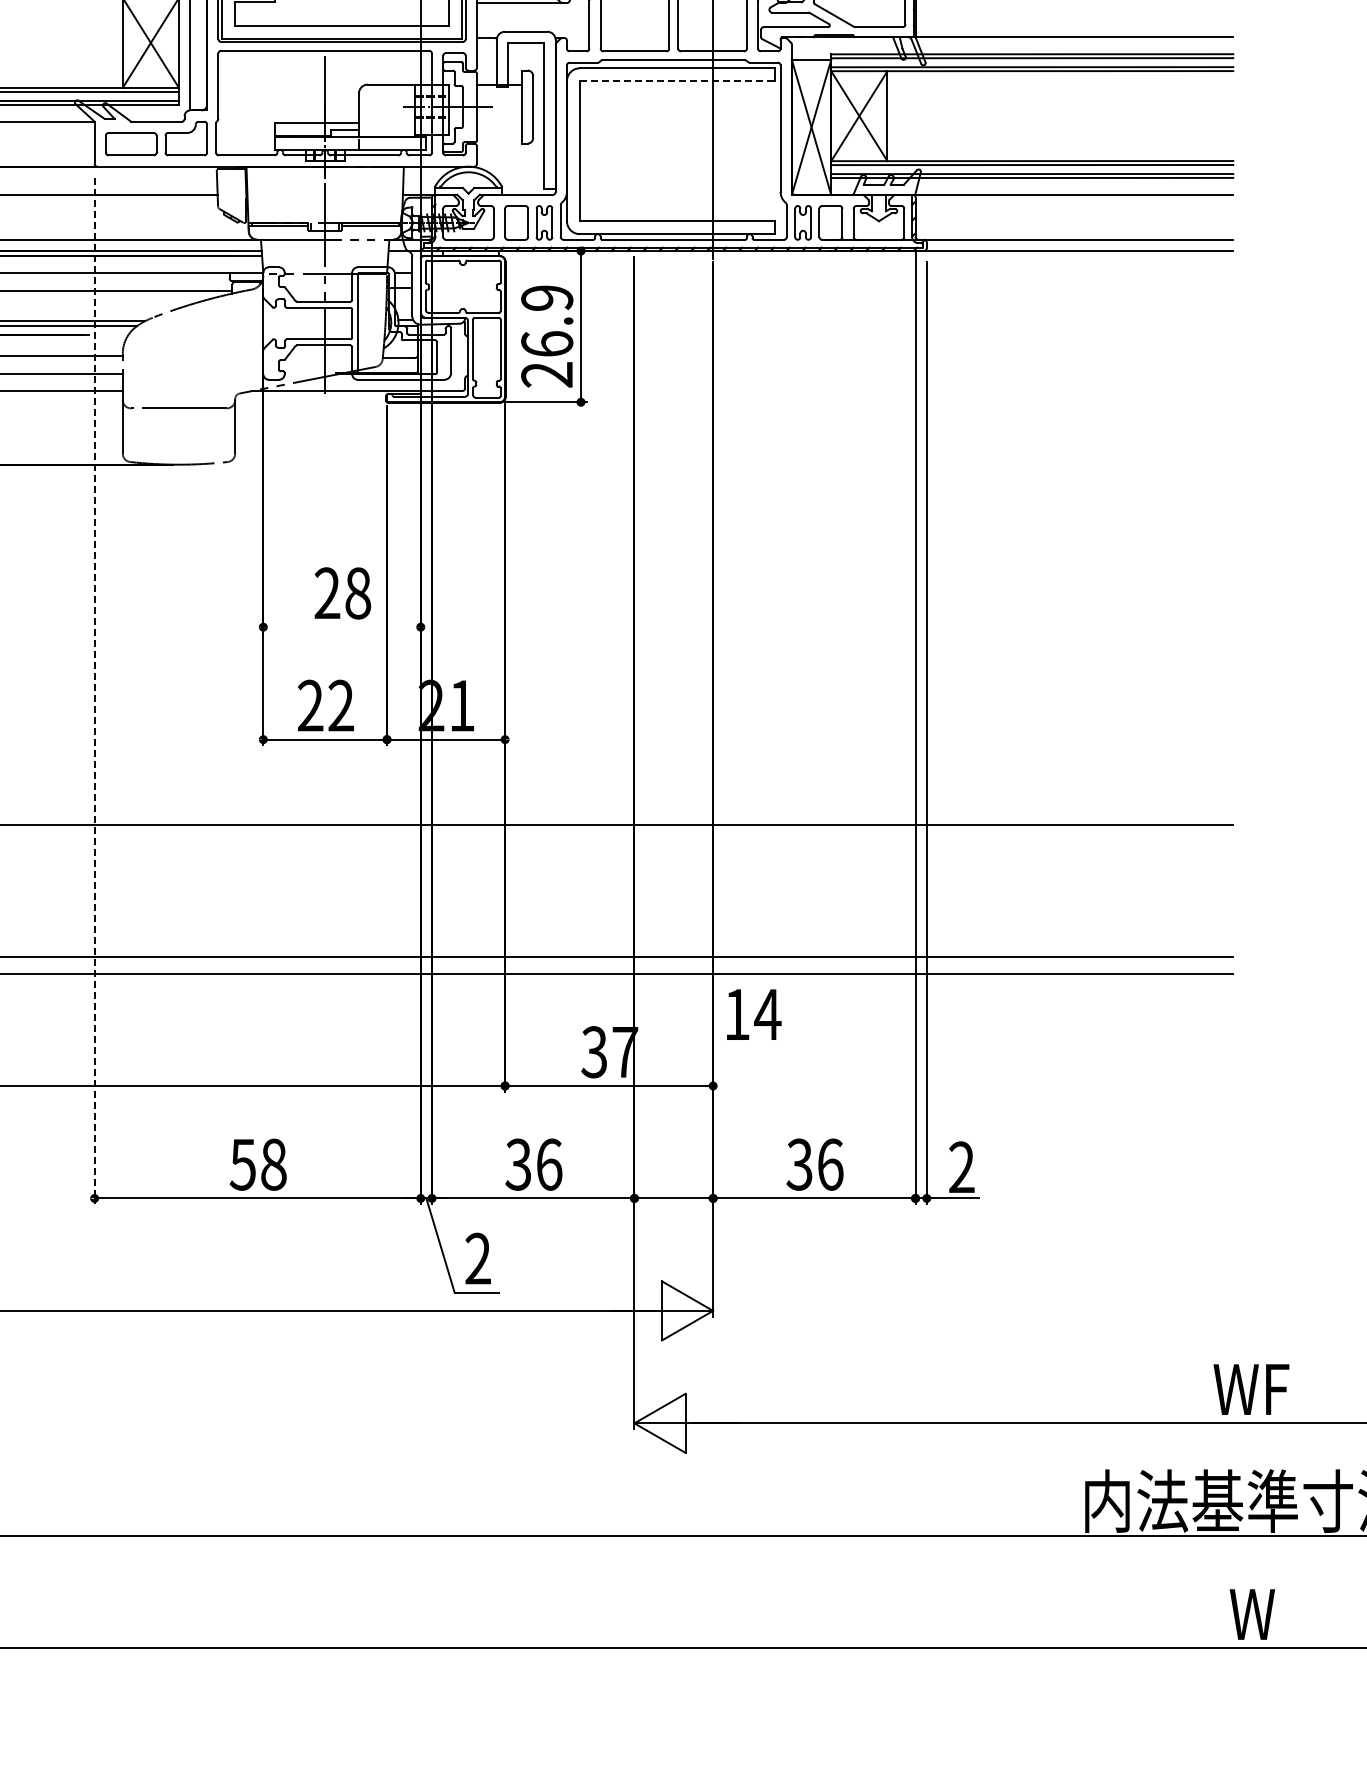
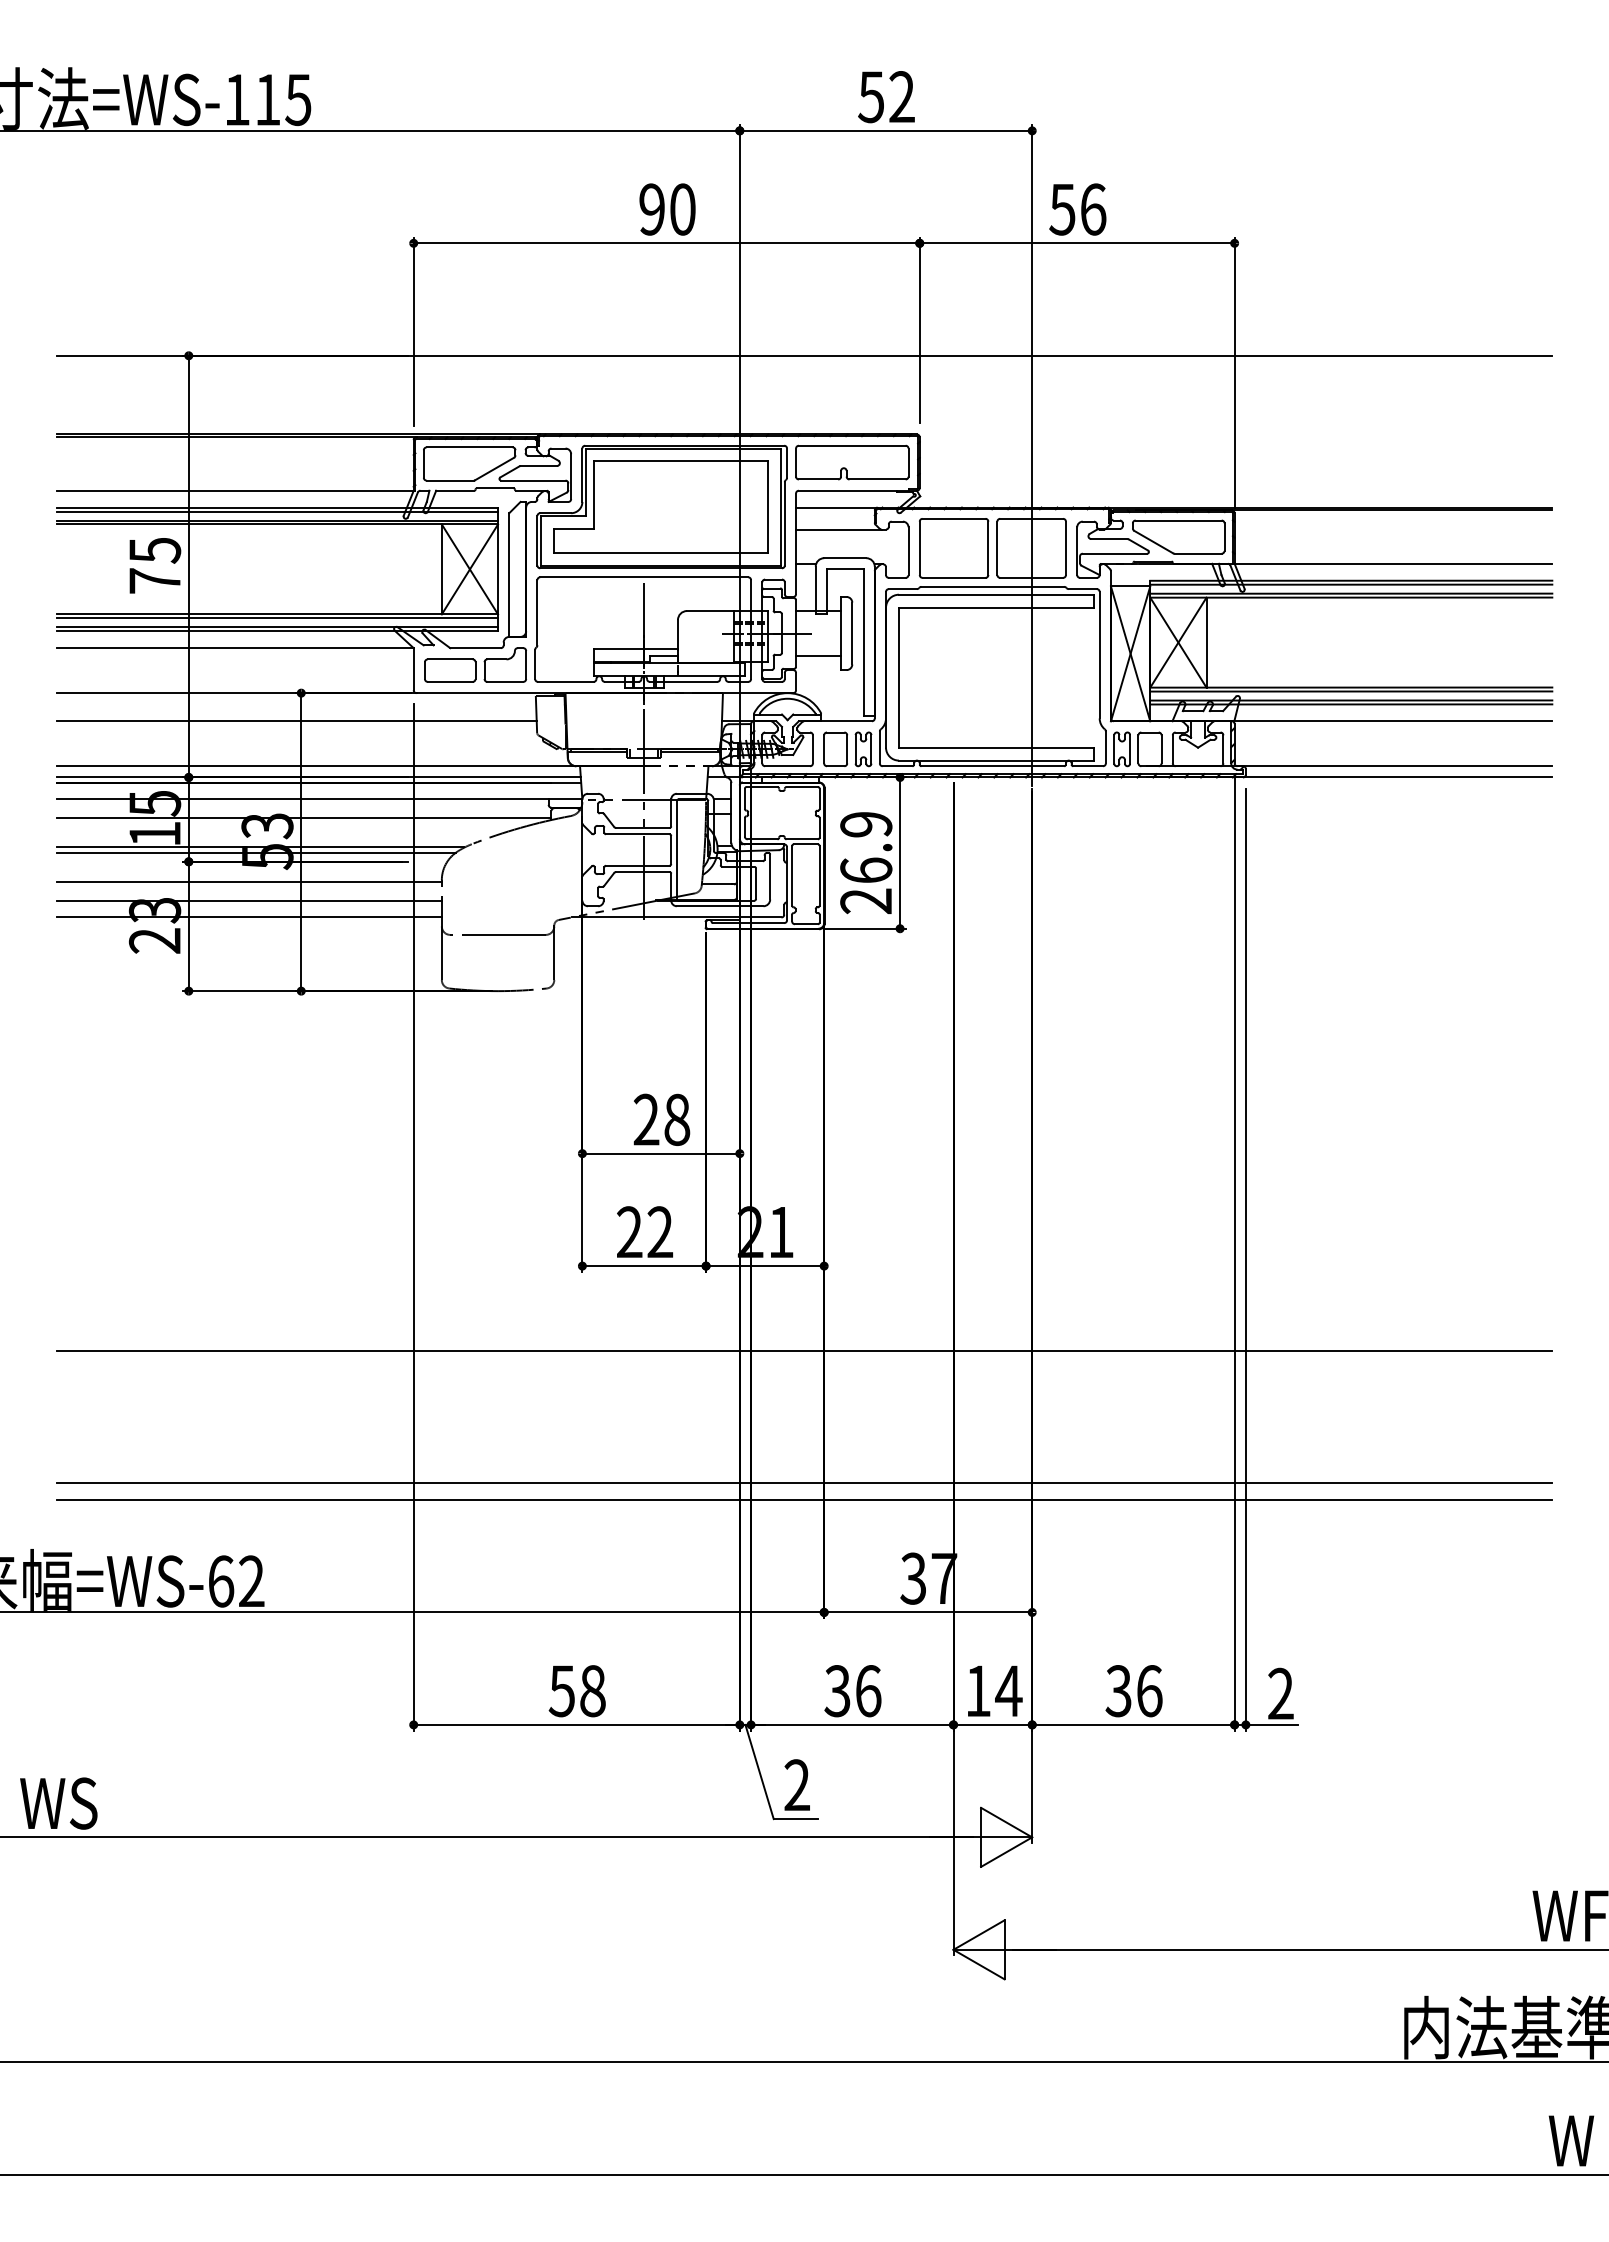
line: (677, 81) -> (996, 607), dashed -> solid
line: (499, 130) -> (818, 656), added
line: (341, 627) -> (660, 1153), added
line: (94, 691) -> (413, 1217), dashed -> solid
text: (754, 1014) -> (995, 1690), moved

